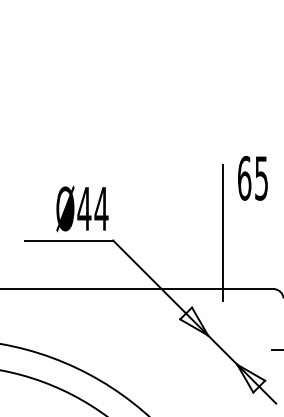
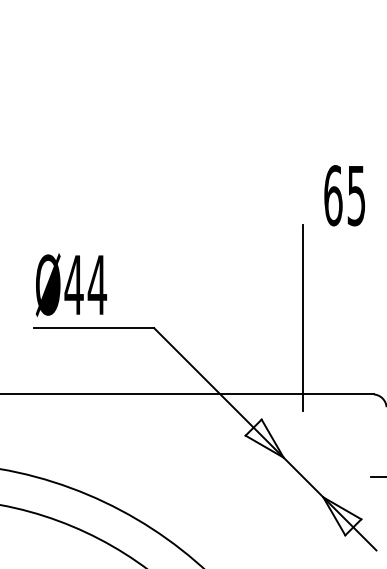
text: (252, 177) -> (344, 194), moved
text: (82, 208) -> (71, 284), moved

